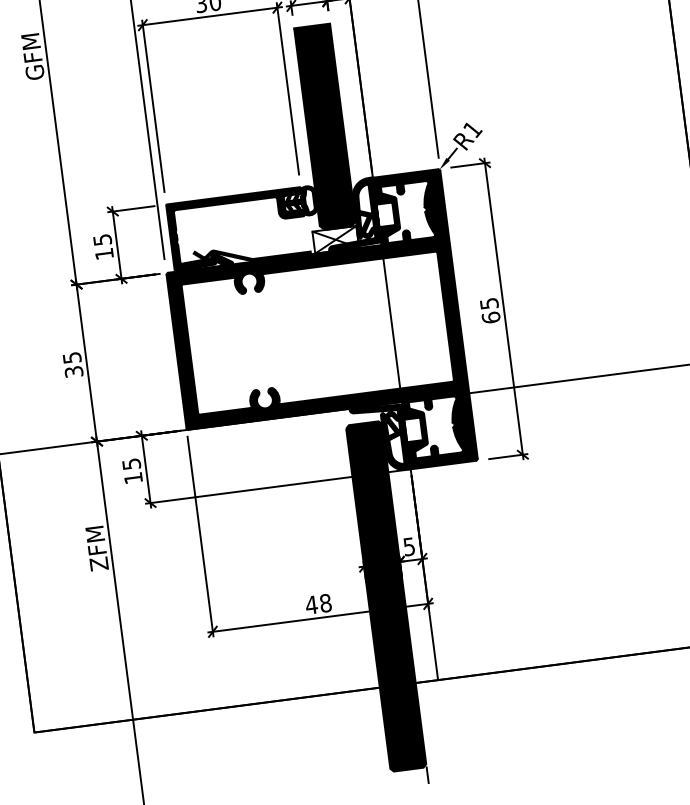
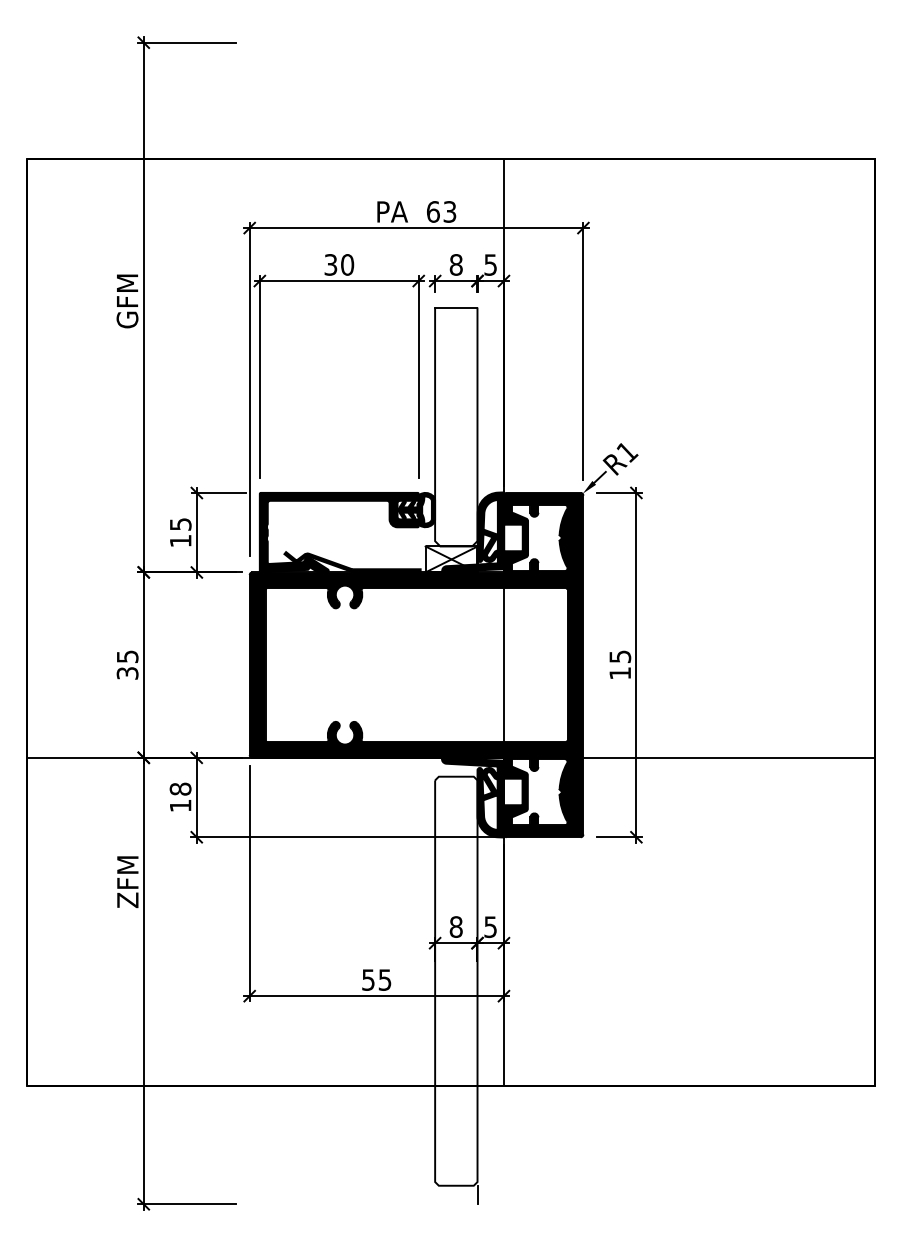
fill: (325, 126) -> (456, 426), removed
text: (491, 316) -> (620, 672), 65 -> 15
text: (131, 463) -> (180, 788), 15 -> 18
fill: (386, 595) -> (456, 980), removed
text: (318, 603) -> (376, 979), 48 -> 55

